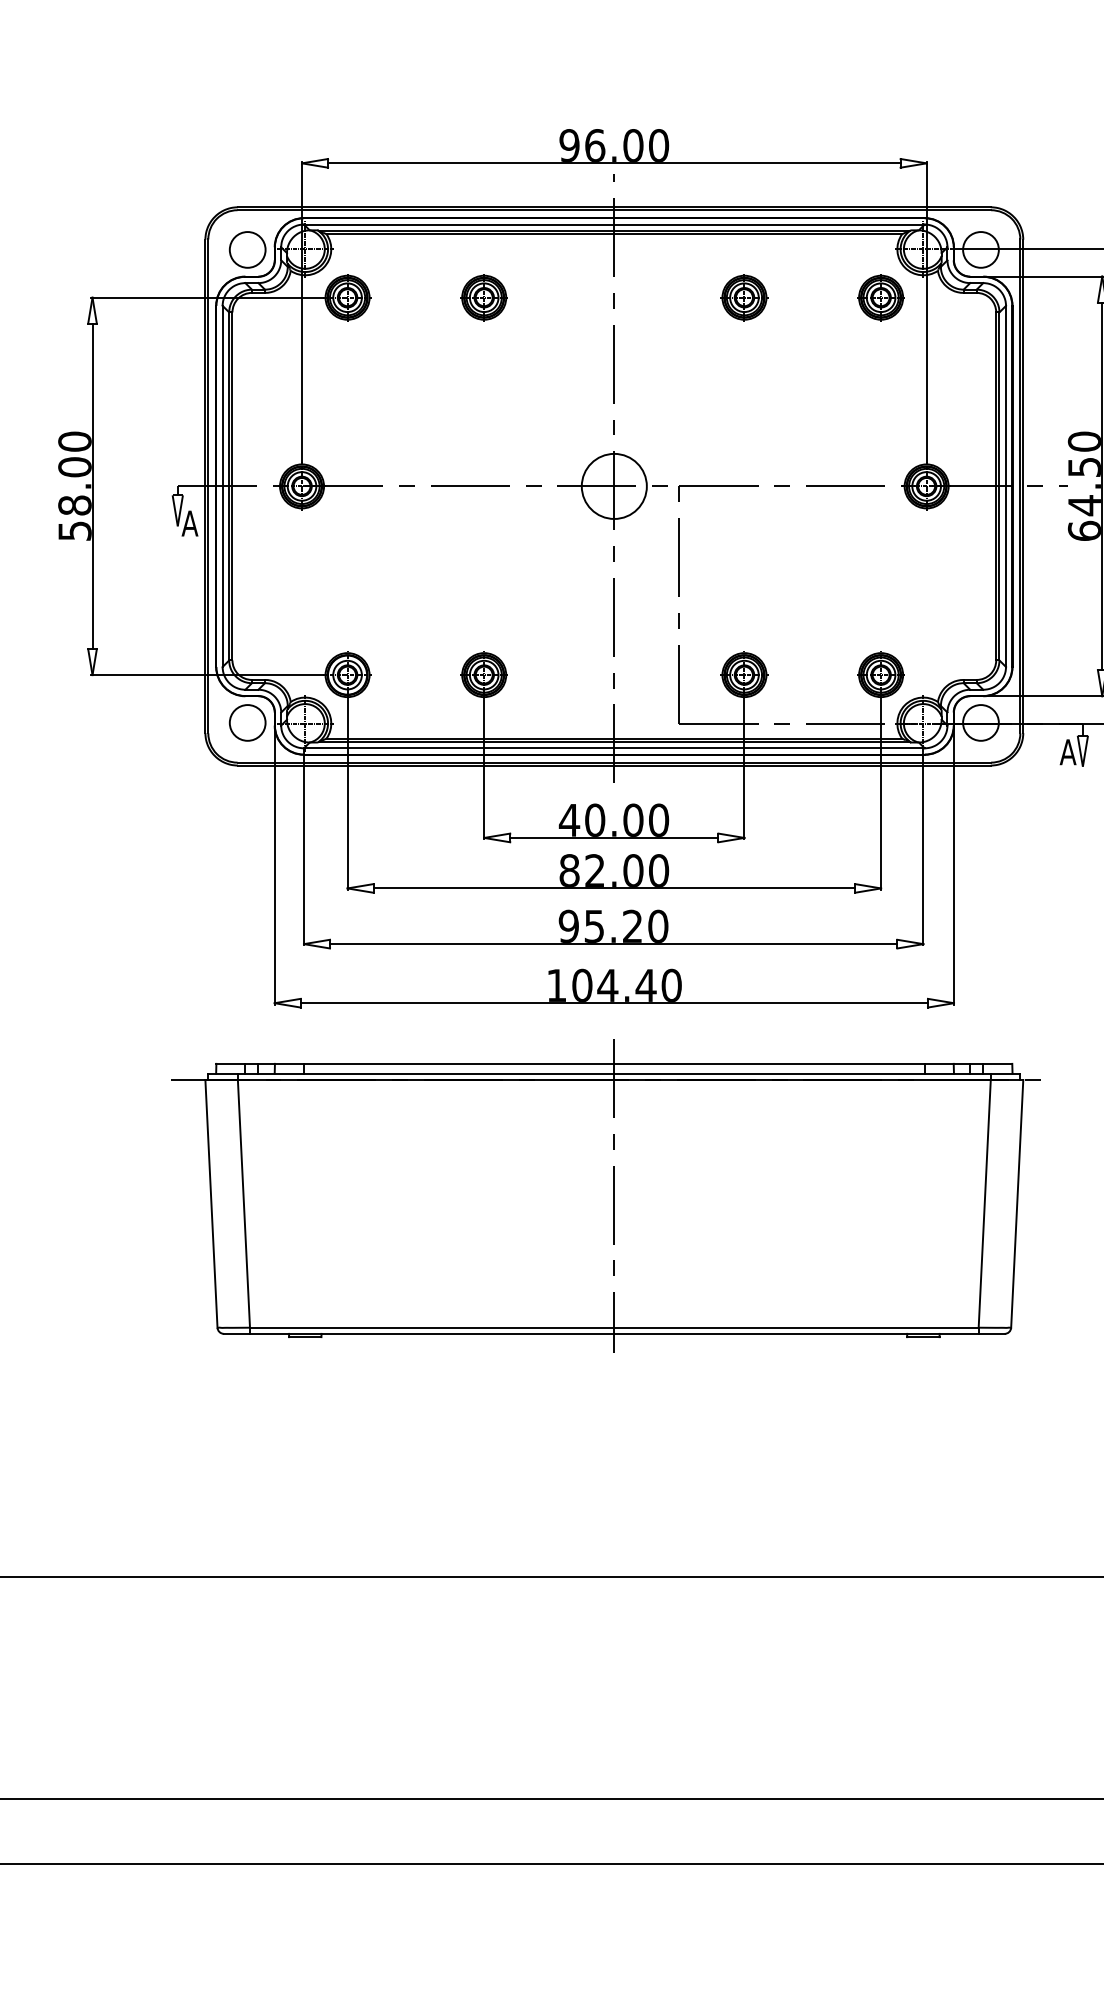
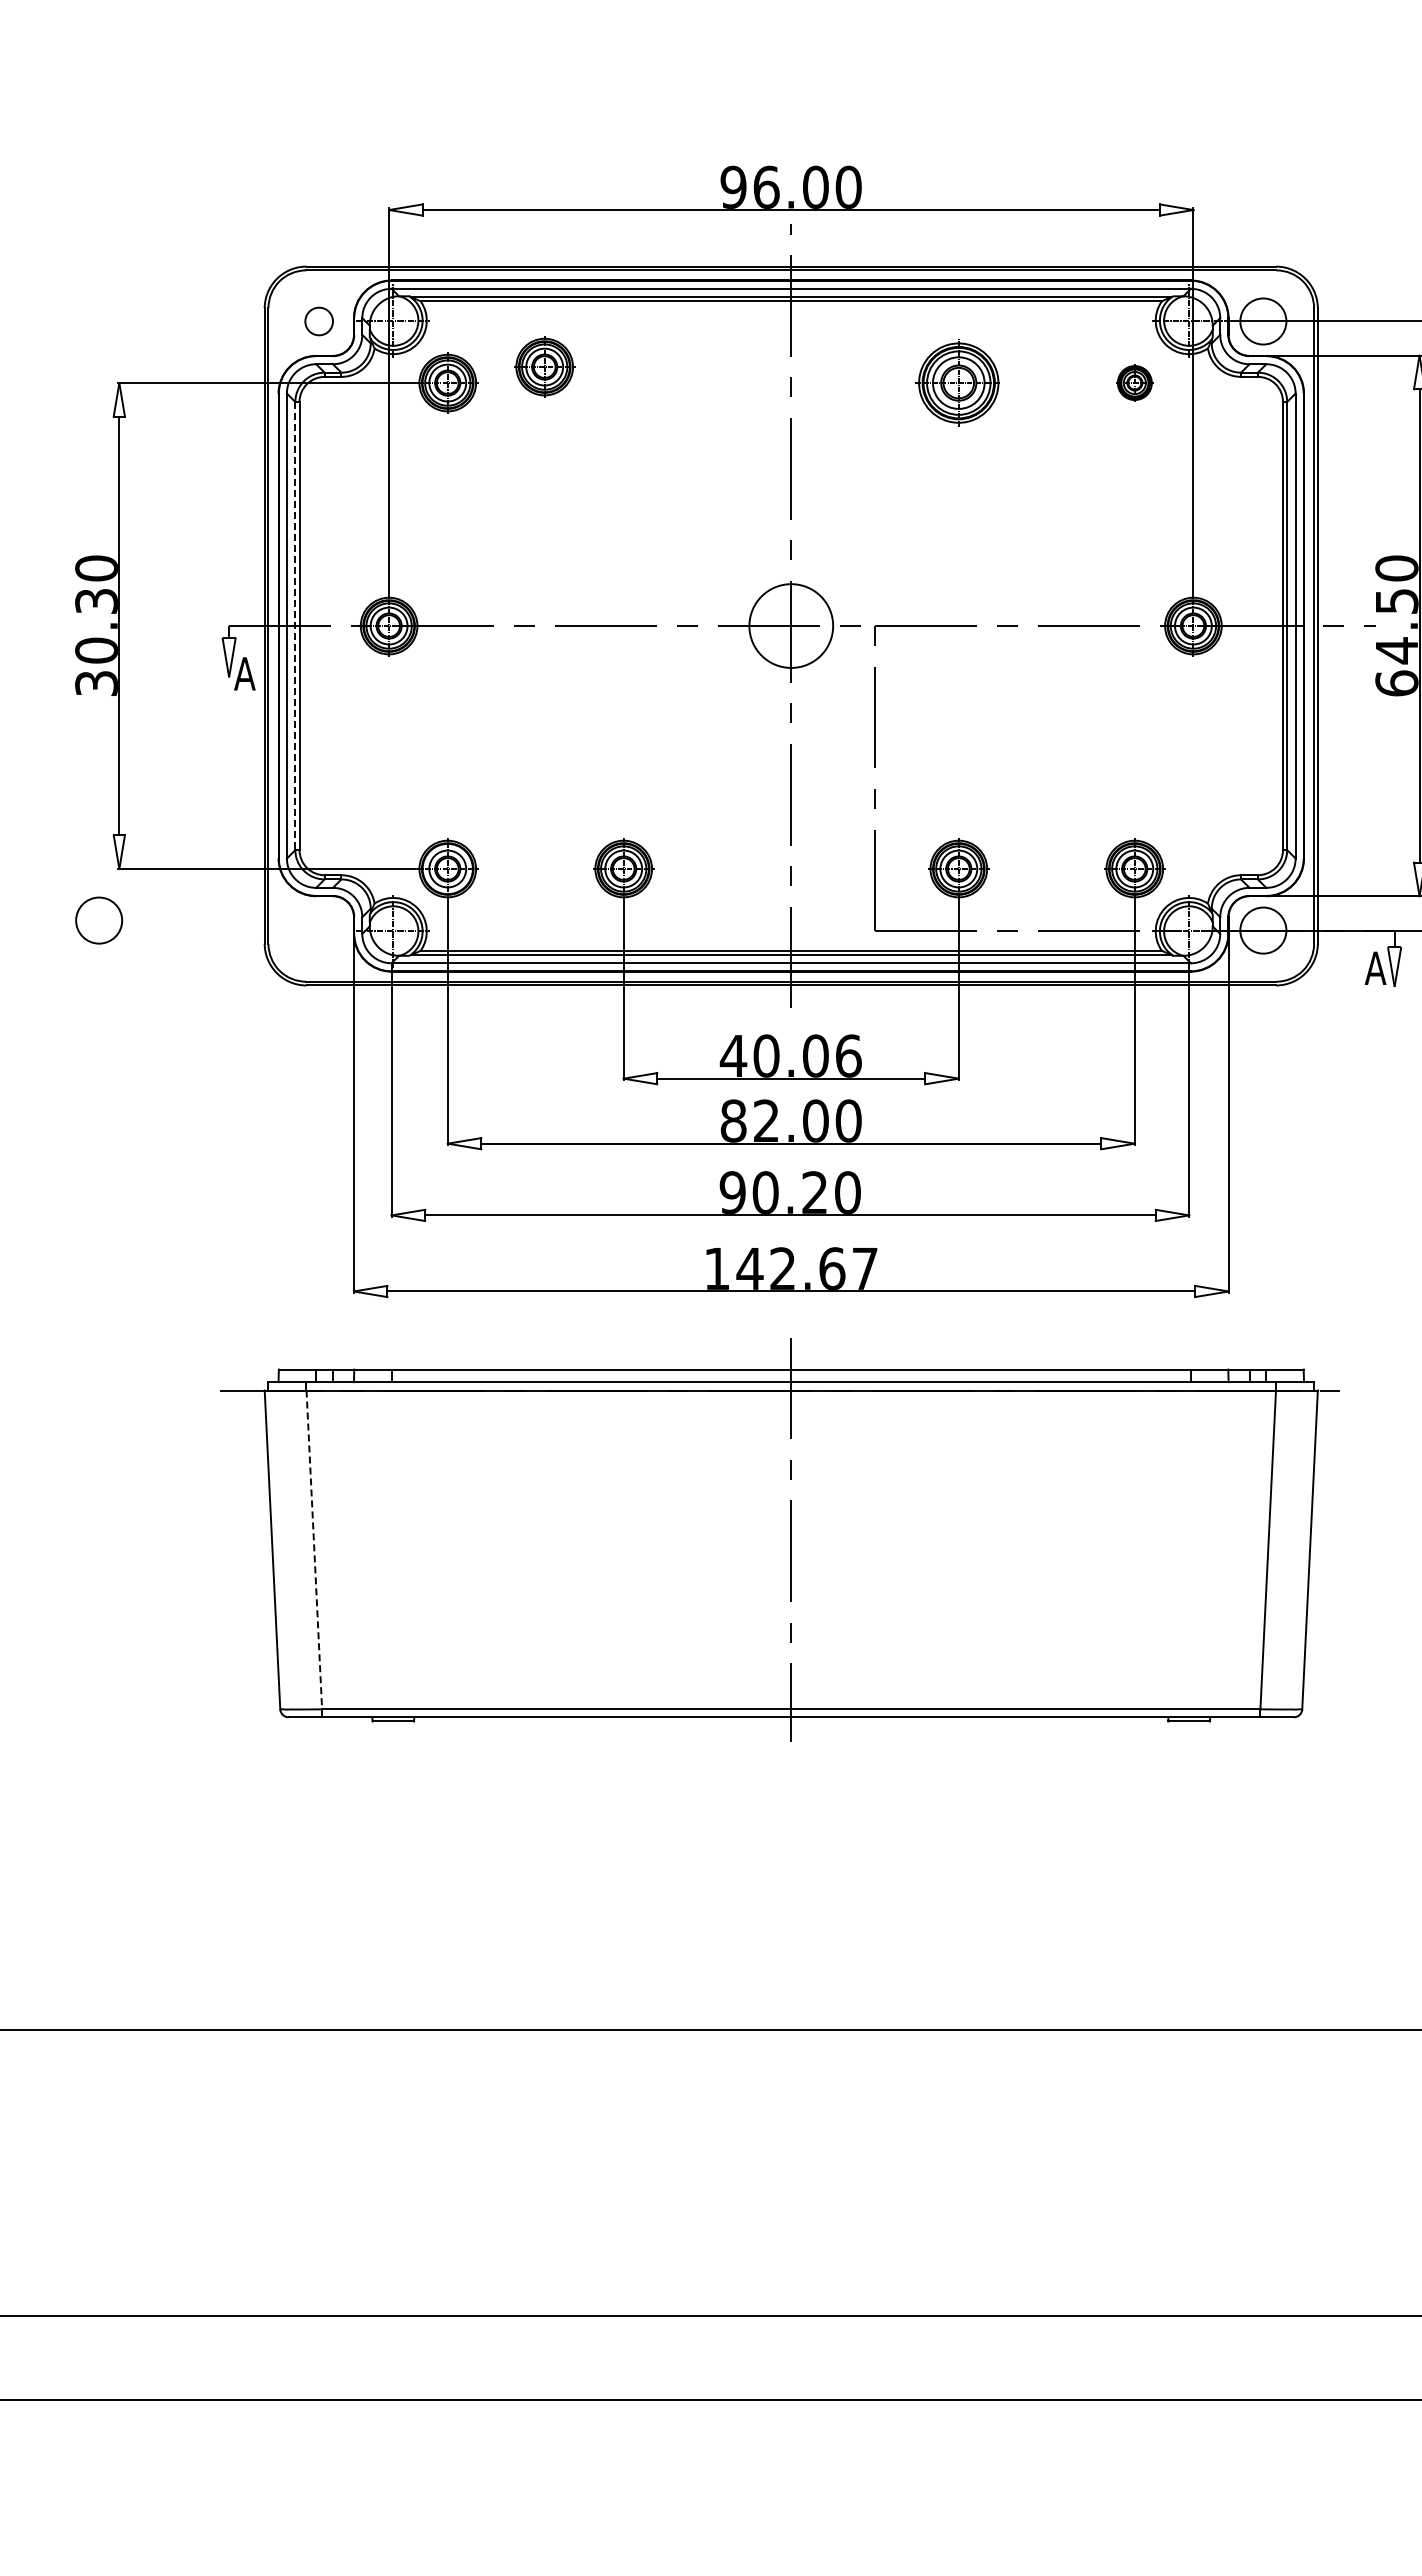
circle: (247, 249) -> (319, 321), size x0.6
part: (484, 297) -> (544, 366), moved
part: (744, 297) -> (958, 382), size x1.4
part: (880, 297) -> (1134, 382), size x0.6
line: (229, 486) -> (295, 626), solid -> dashed
text: (74, 498) -> (96, 641), 58.00 -> 30.30
circle: (247, 722) -> (99, 920), moved
text: (658, 819) -> (848, 1055), 40.00 -> 40.06
text: (594, 926) -> (765, 1192), 95.20 -> 90.20
text: (626, 985) -> (807, 1268), 104.40 -> 142.67
line: (244, 1203) -> (314, 1549), solid -> dashed

